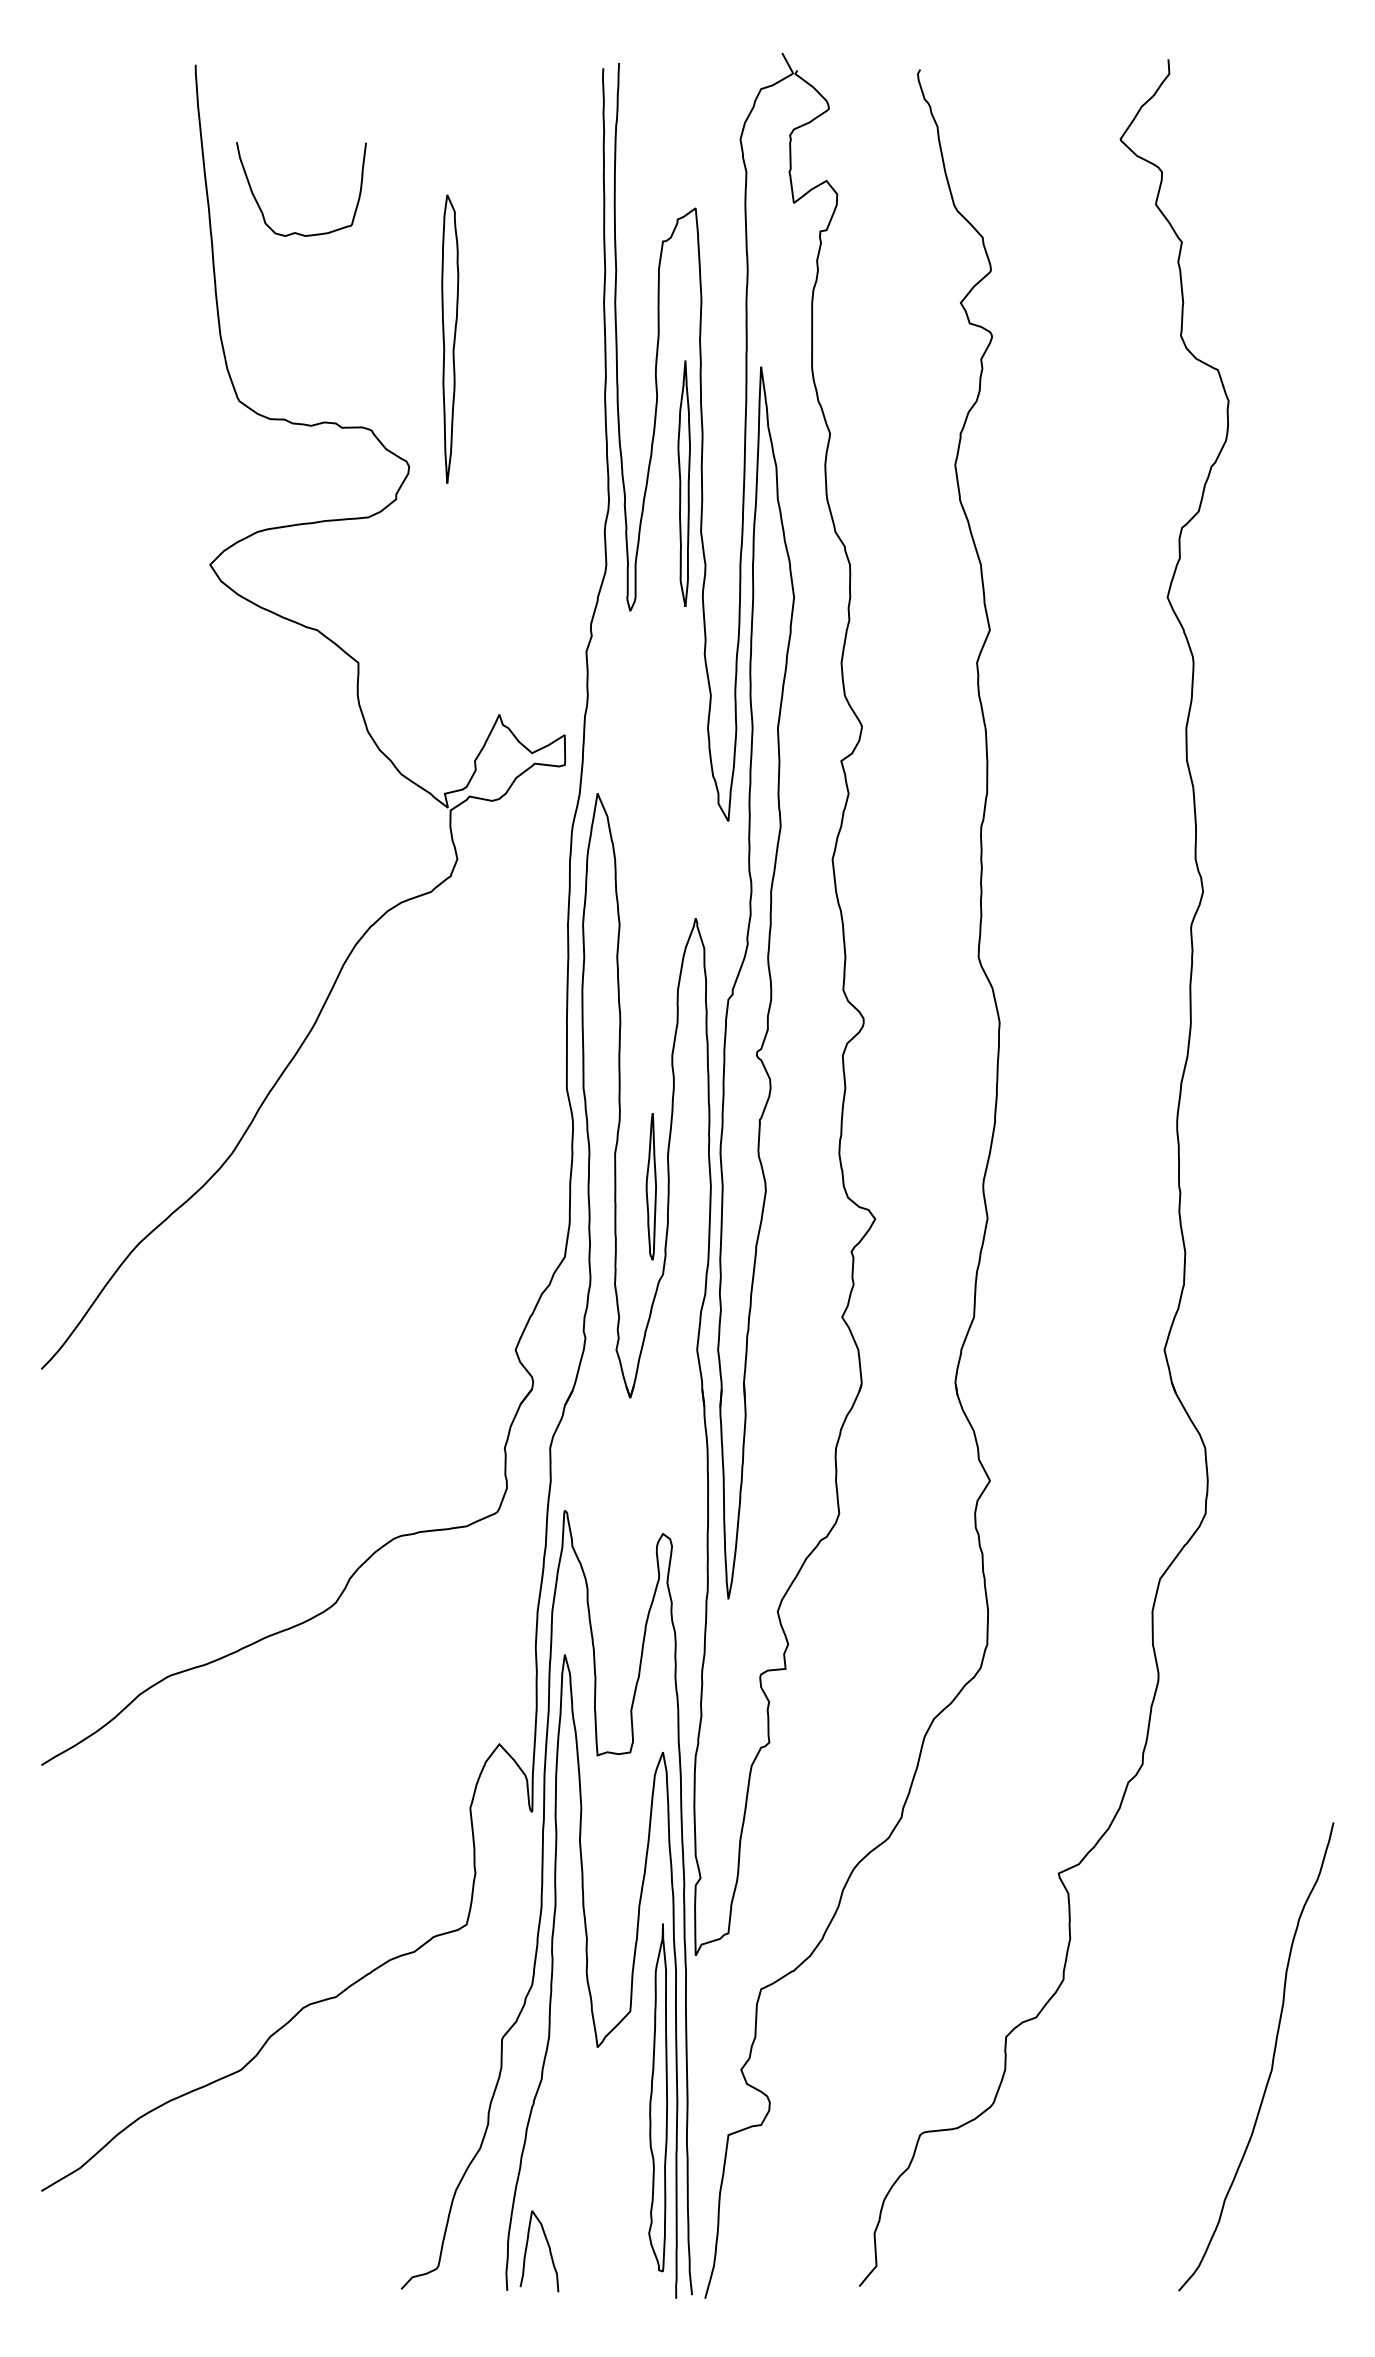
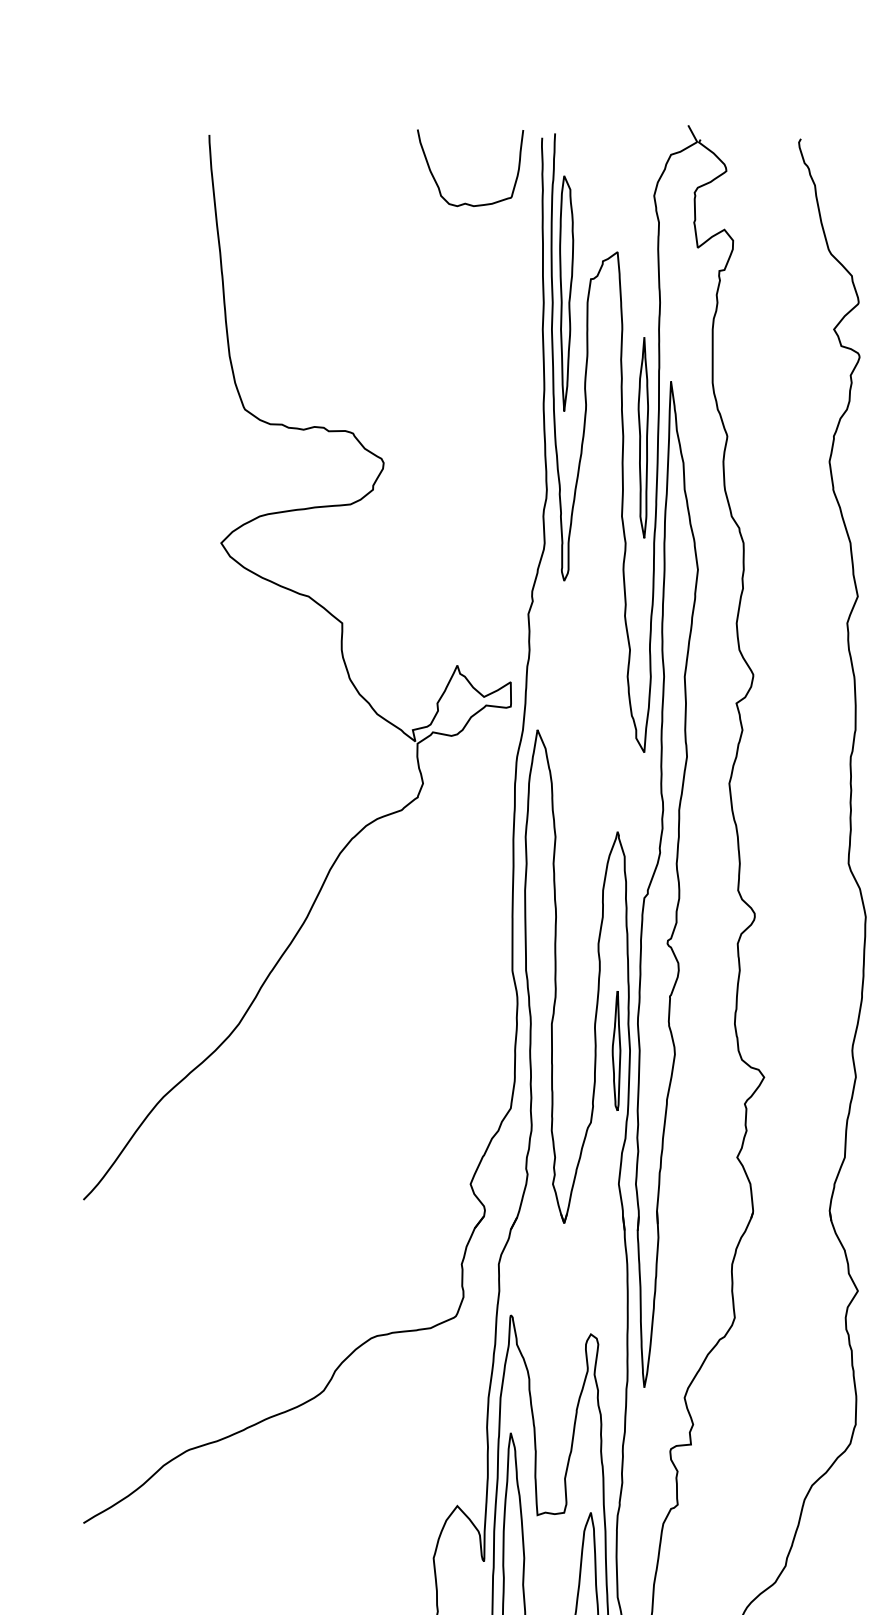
curve: (297, 232) -> (467, 203), moved
part: (450, 338) -> (566, 293), moved
part: (683, 483) -> (642, 437), moved
part: (650, 1186) -> (615, 1050), moved

